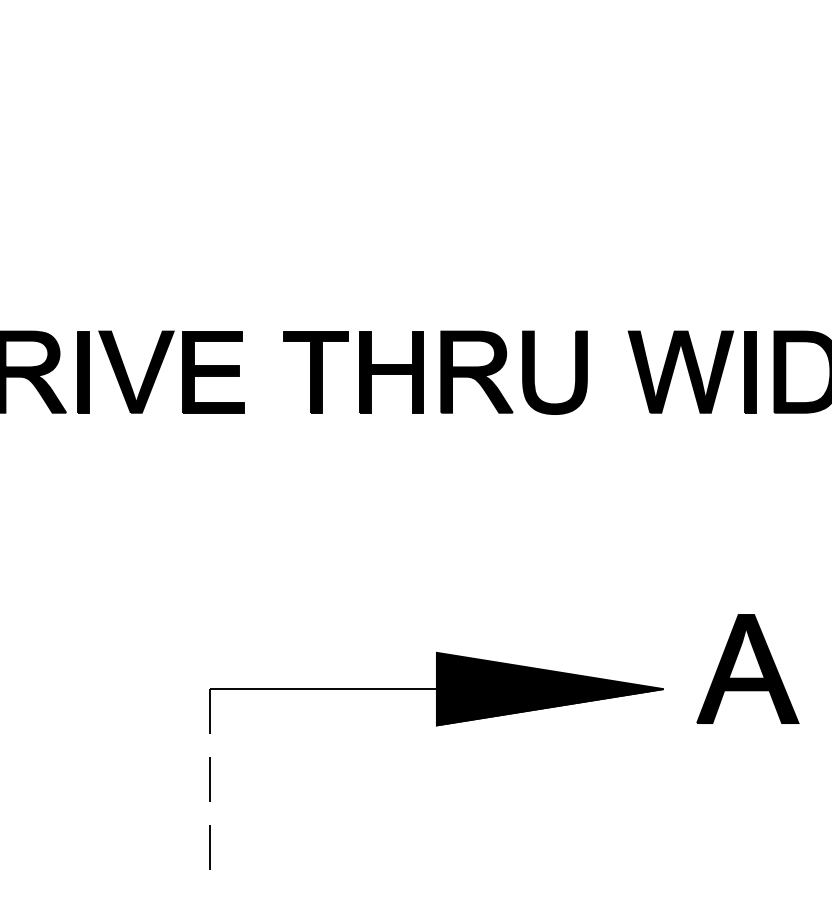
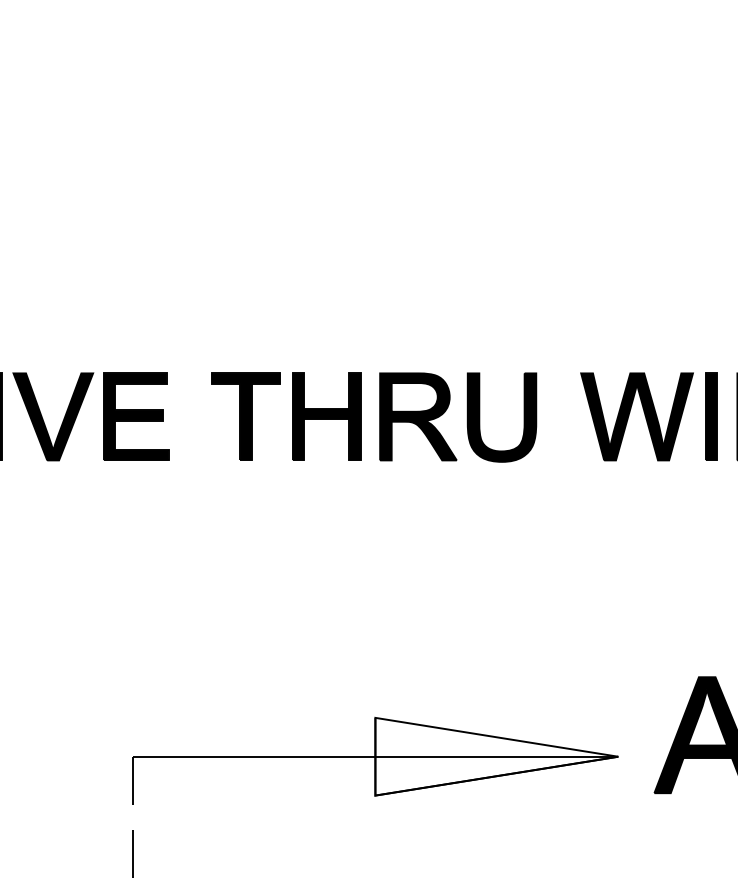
fill: (549, 688) -> (496, 756), removed

